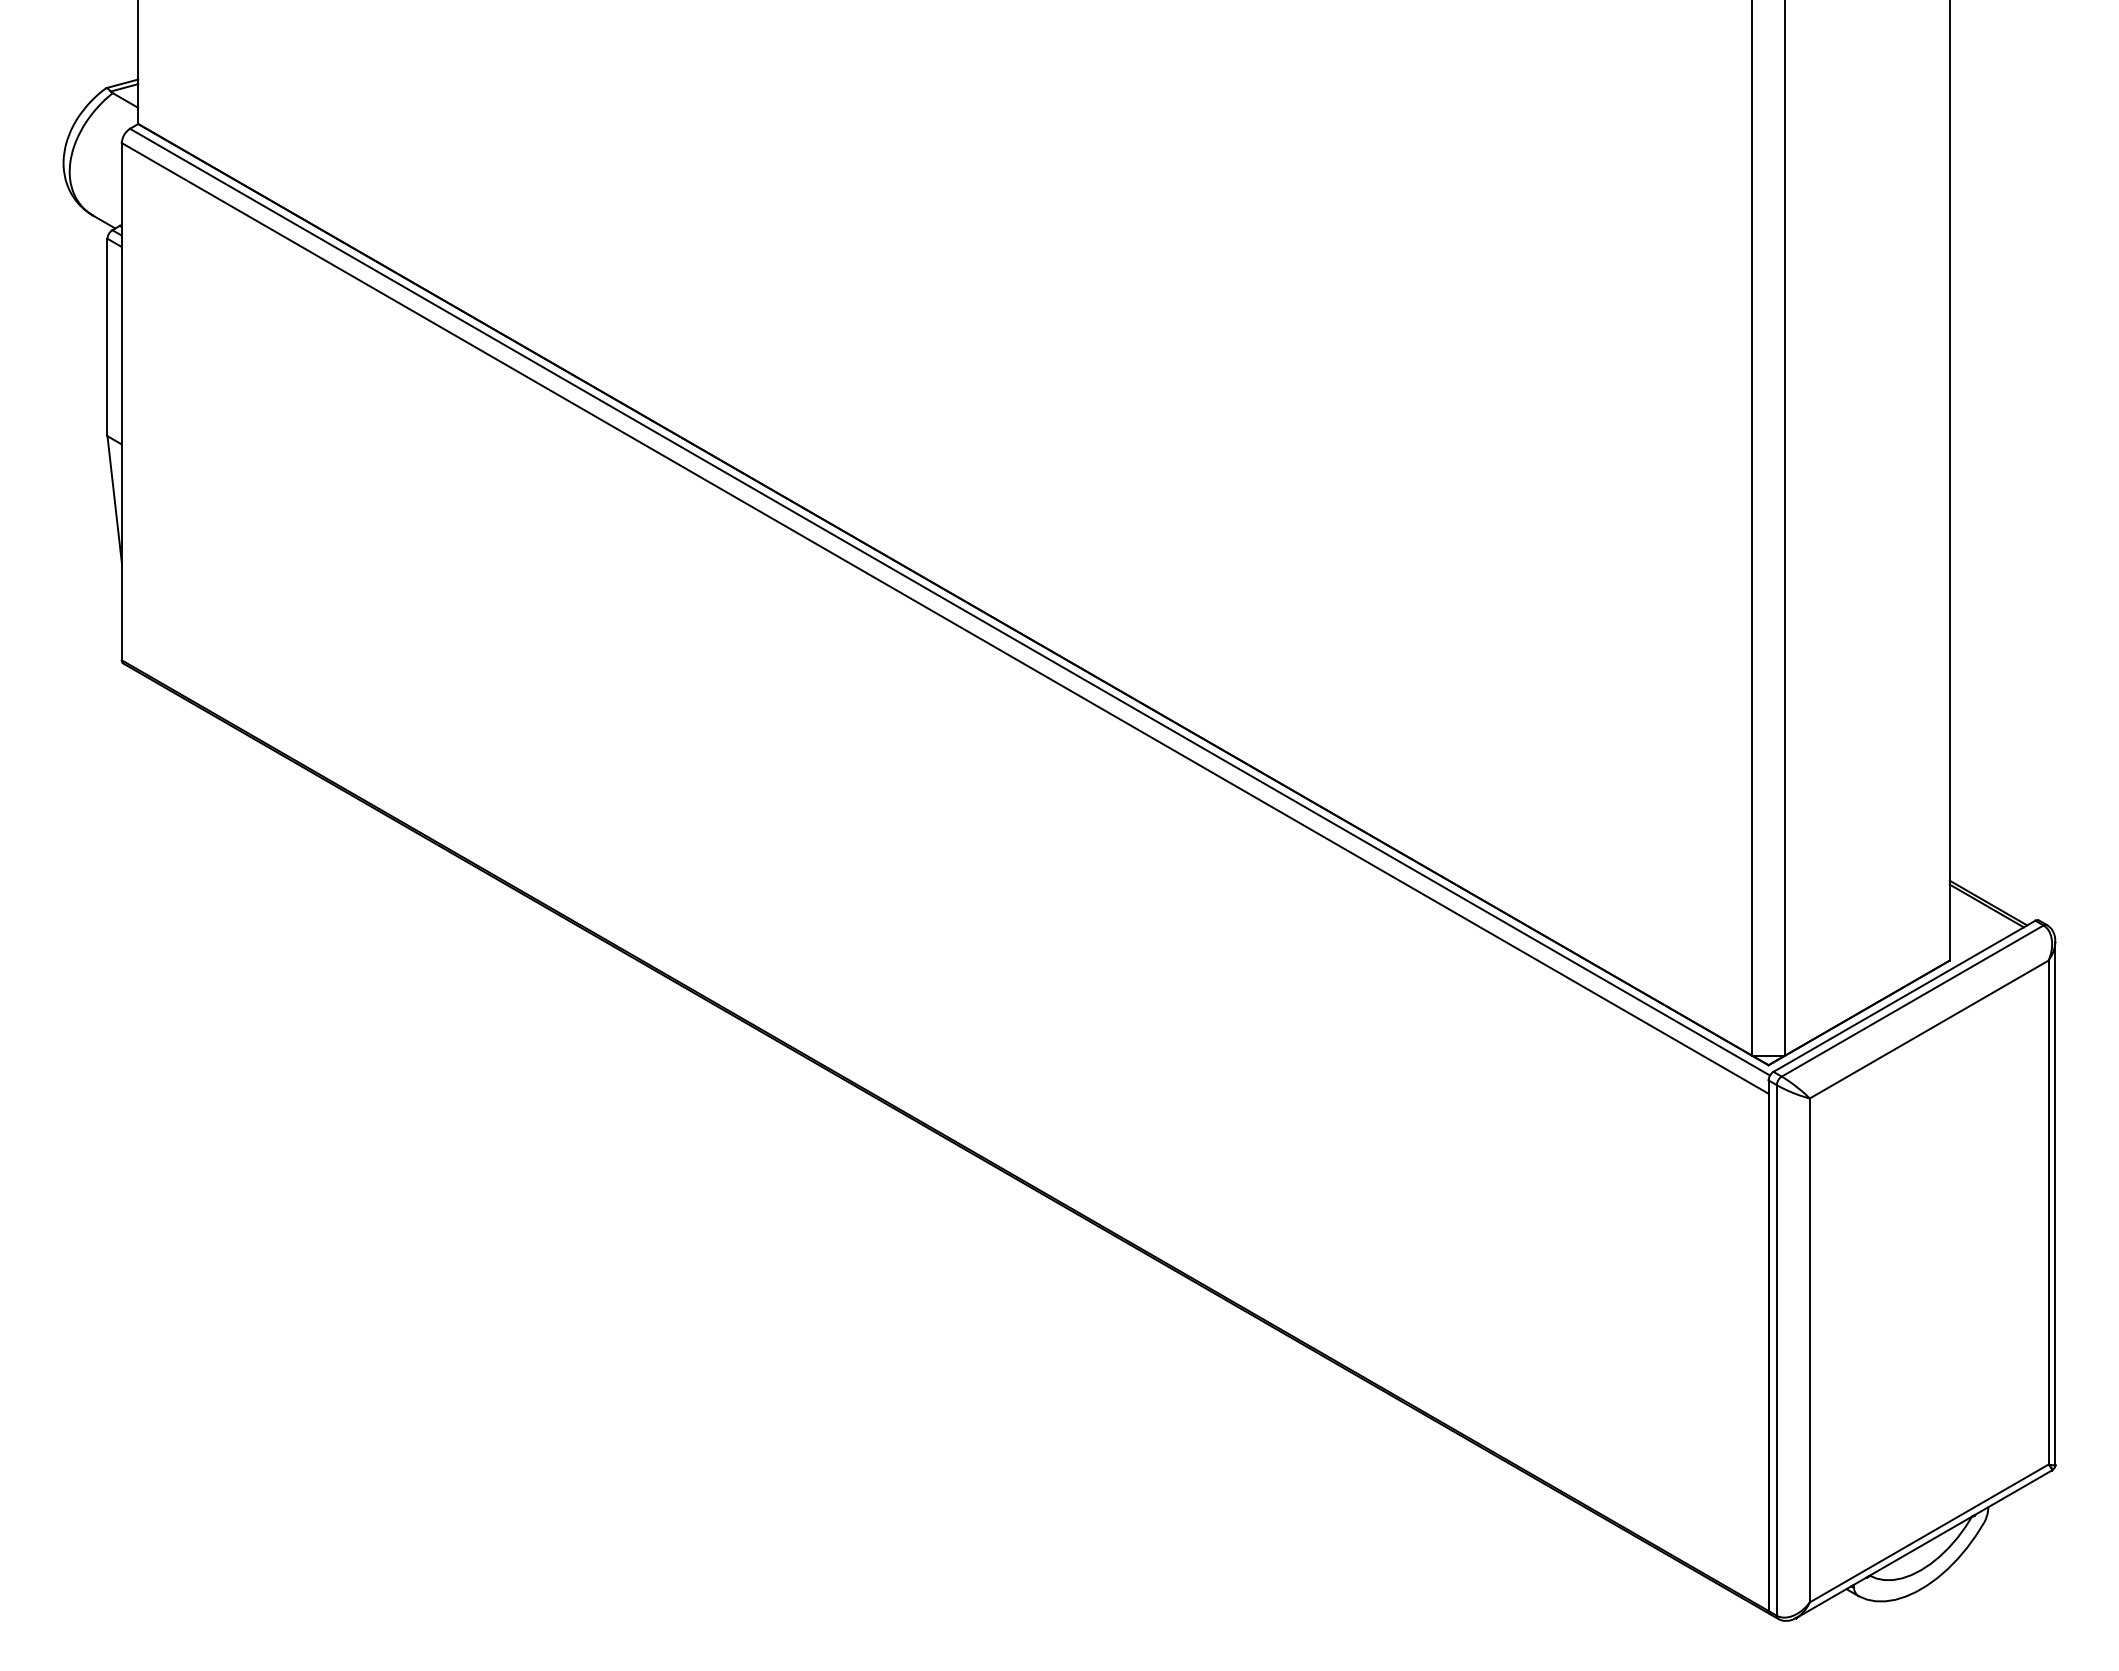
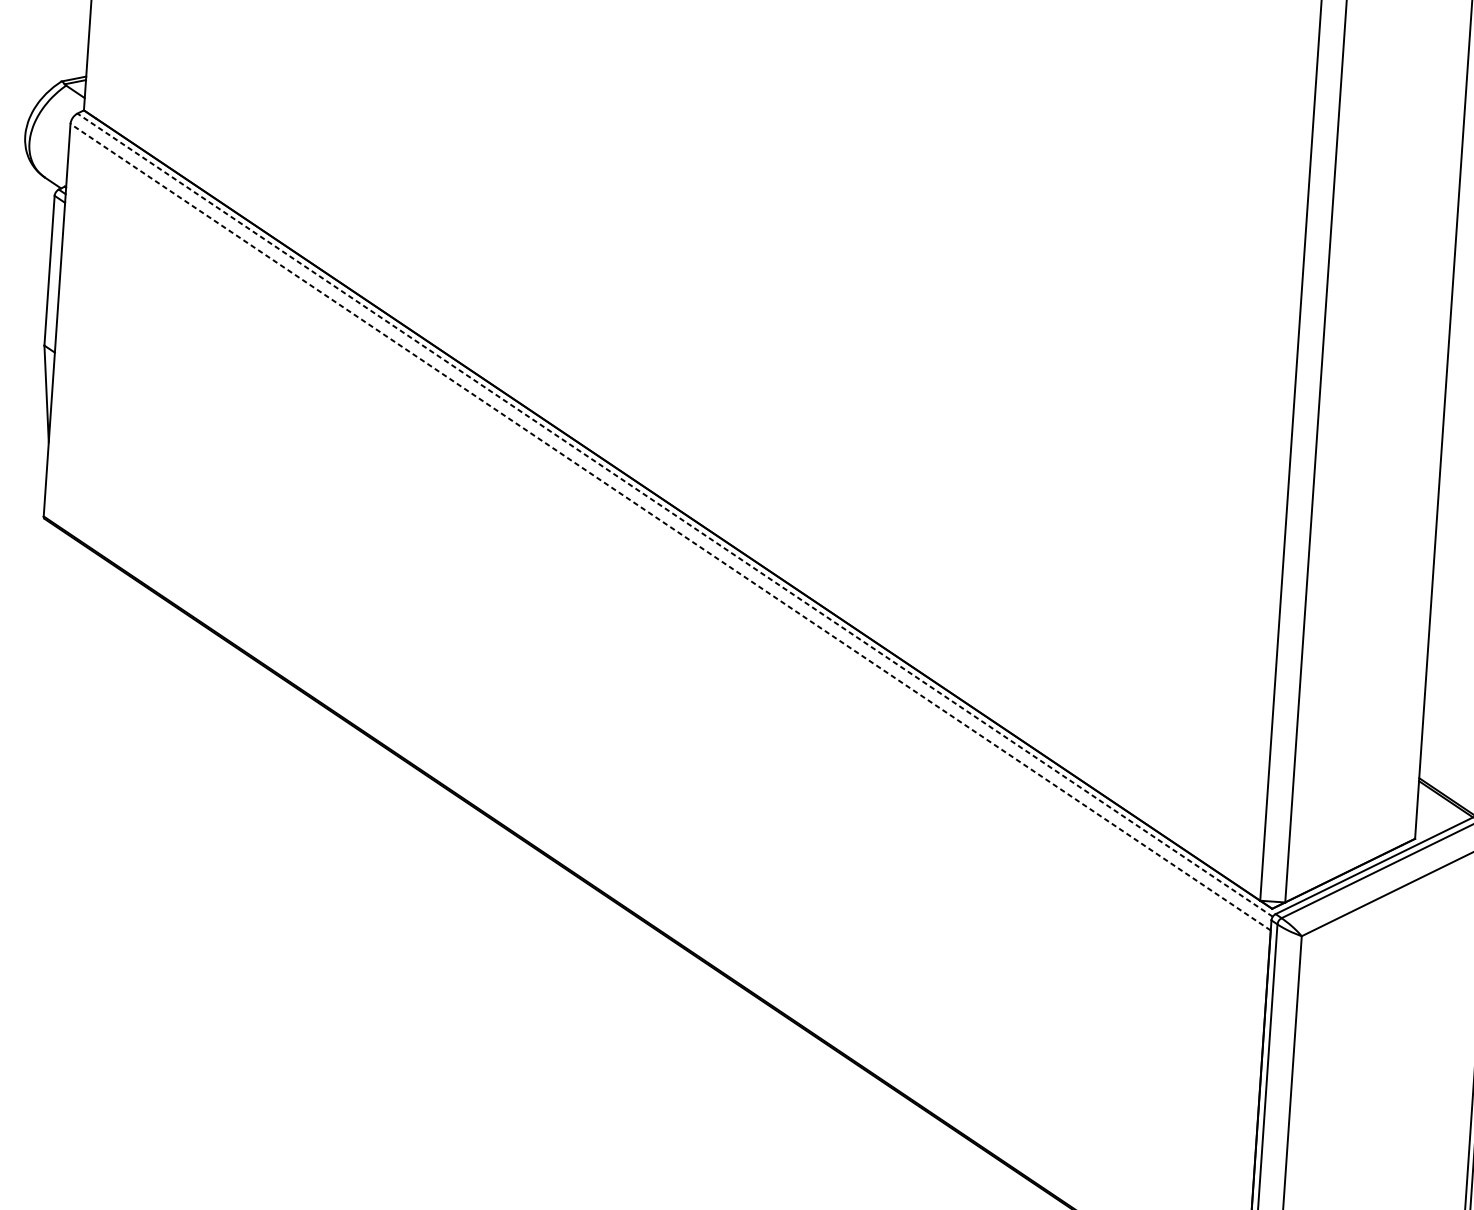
line: (950, 602) -> (675, 515), solid -> dashed
line: (945, 618) -> (670, 527), solid -> dashed

